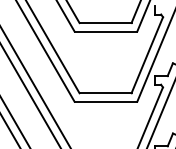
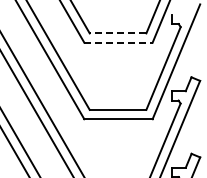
line: (105, 23) -> (117, 33), solid -> dashed
line: (105, 31) -> (118, 42), solid -> dashed

